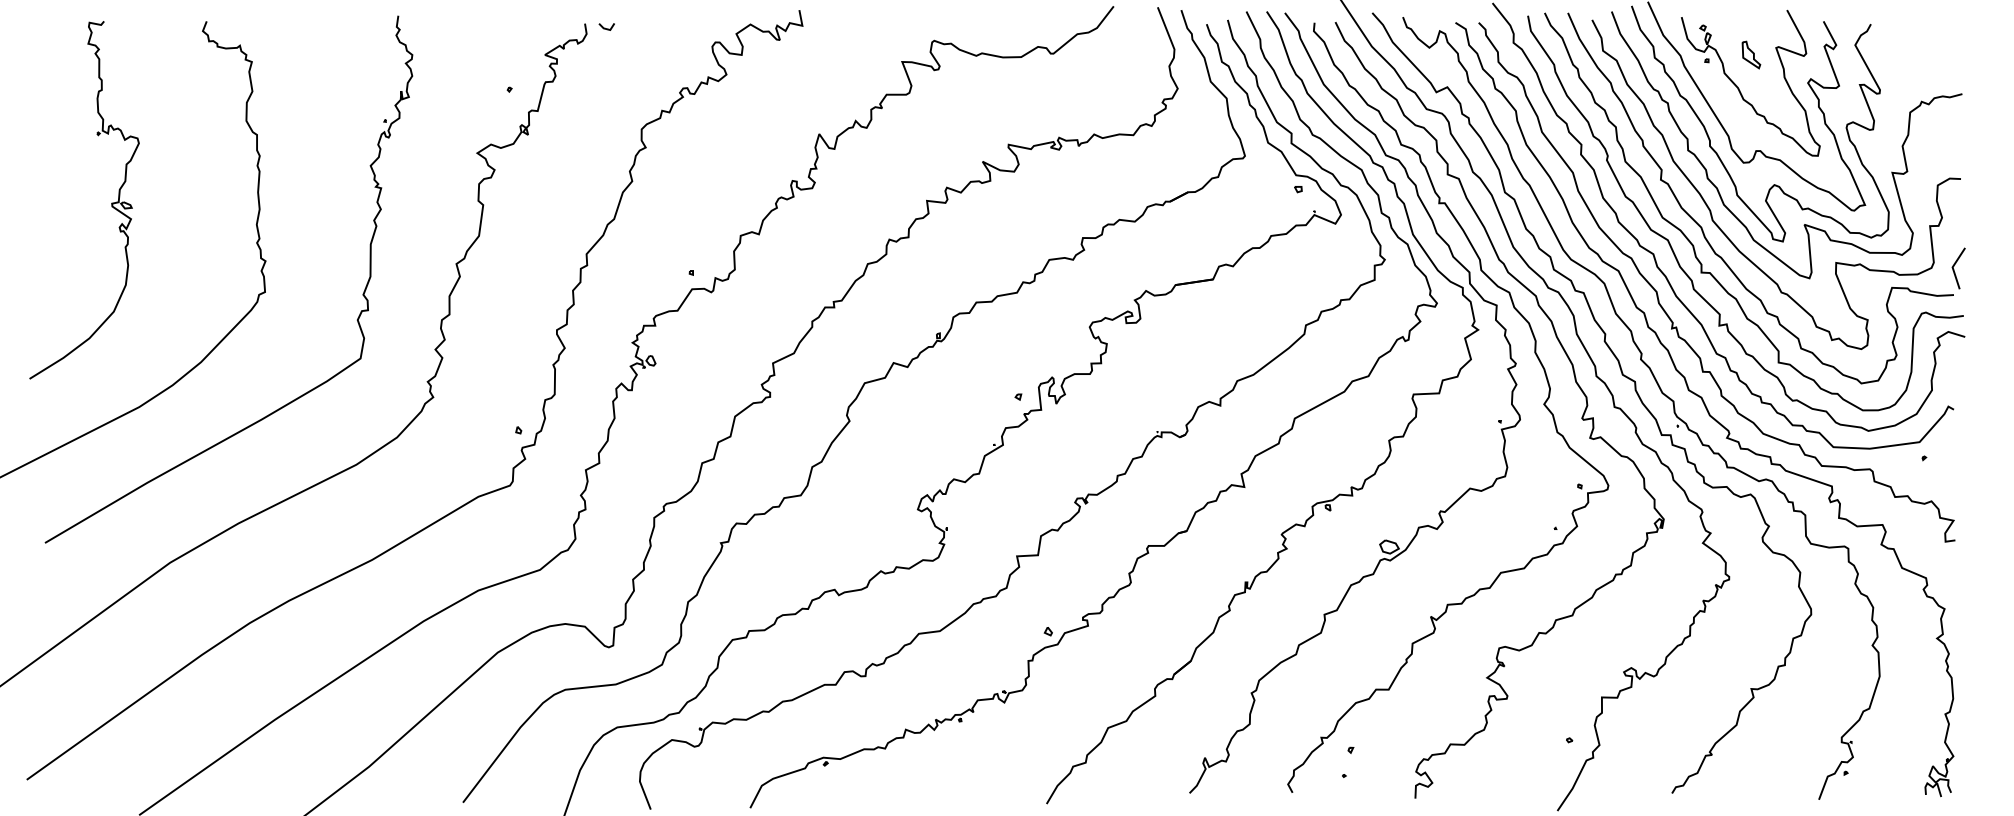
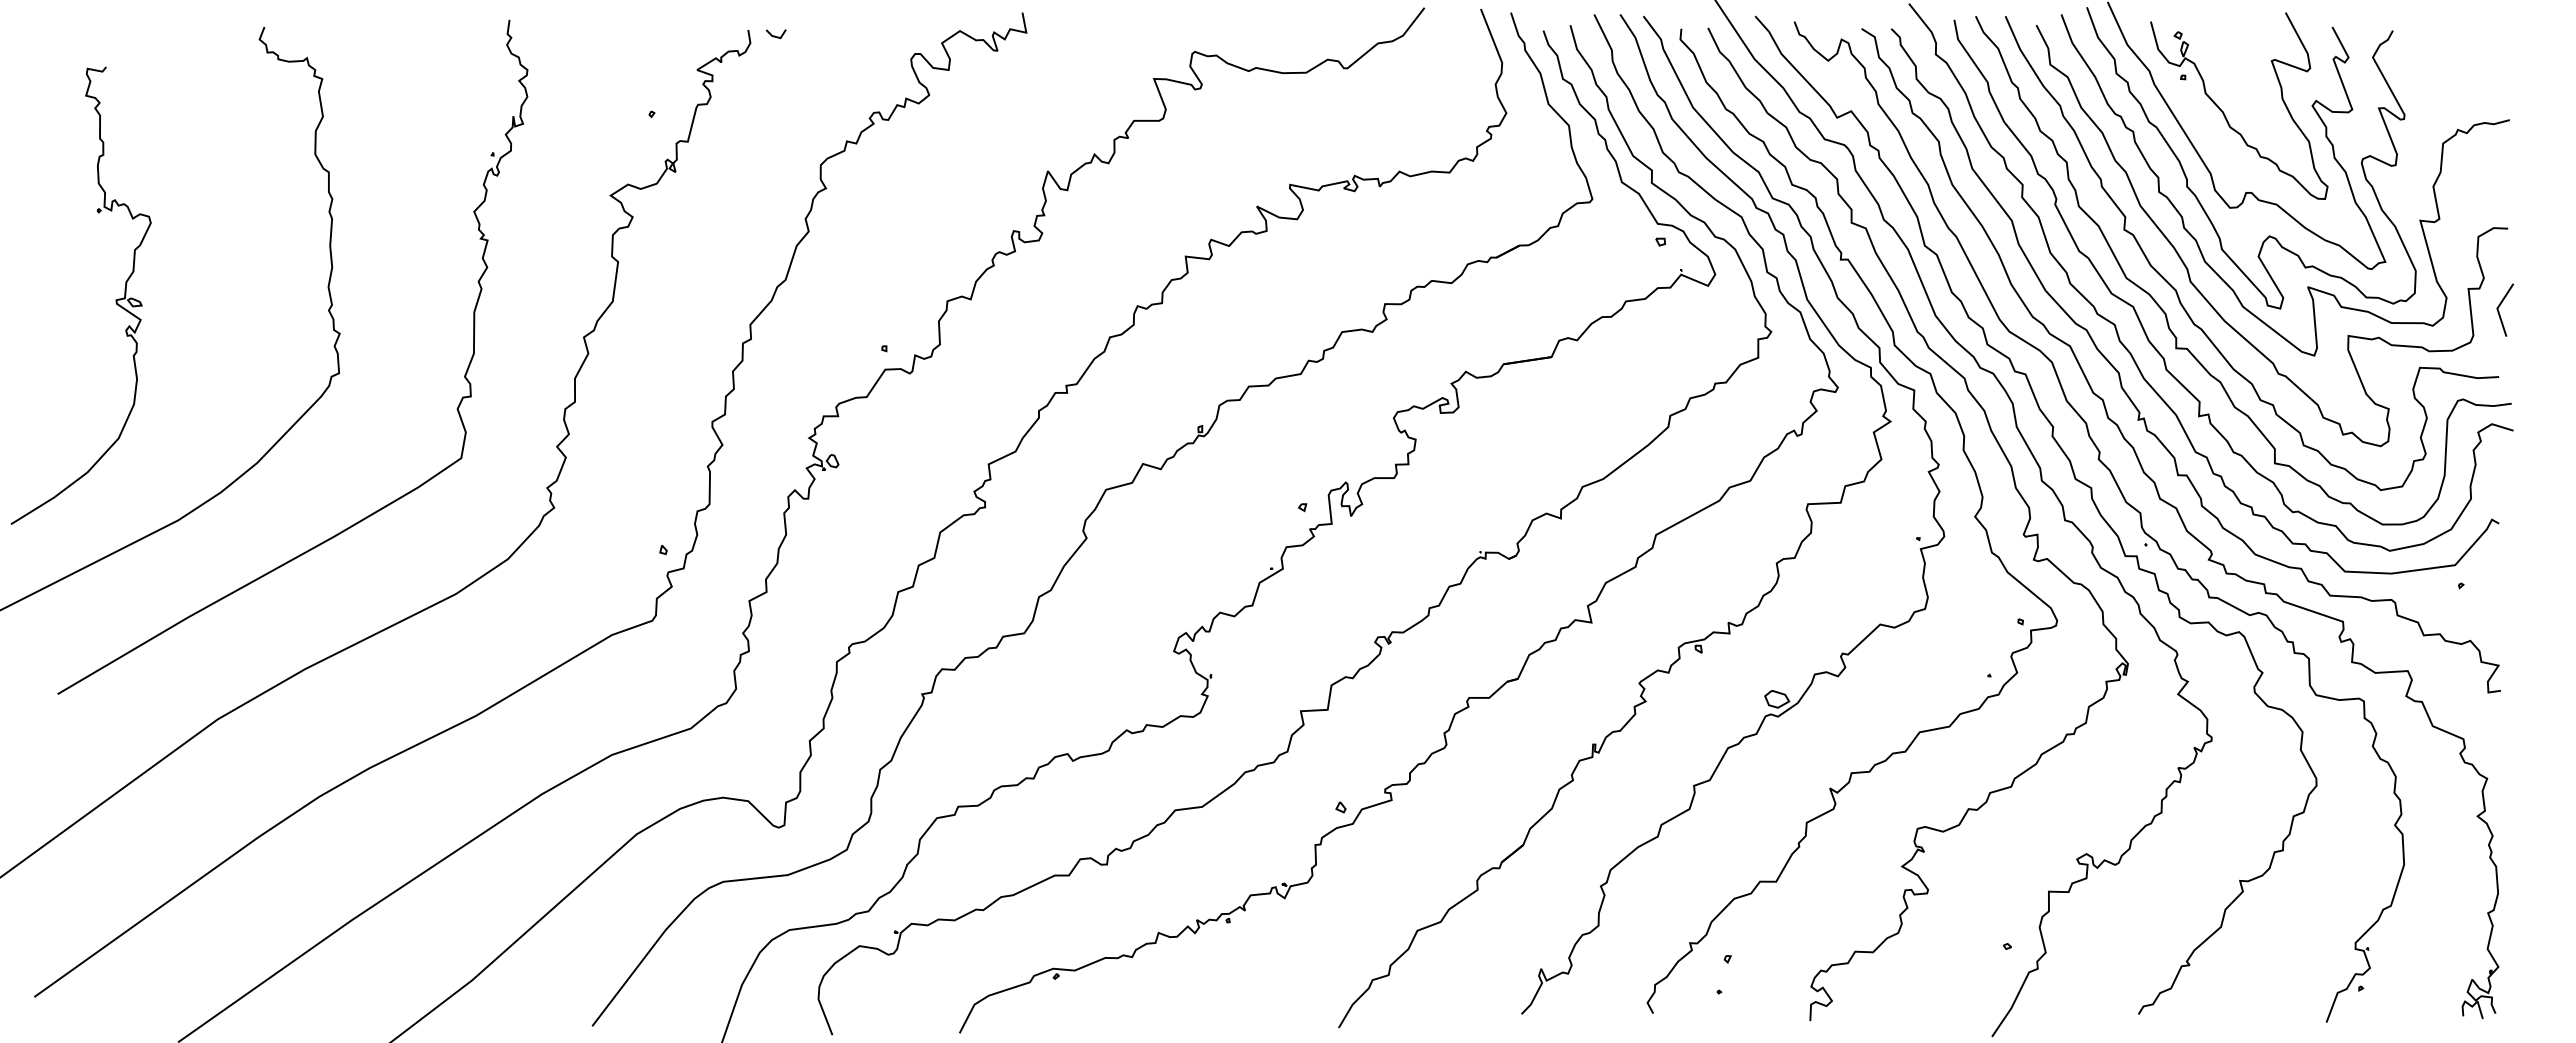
part: (1750, 55) -> (2239, 70), removed
part: (111, 203) -> (115, 299), moved
line: (1954, 266) -> (2499, 307), moved

